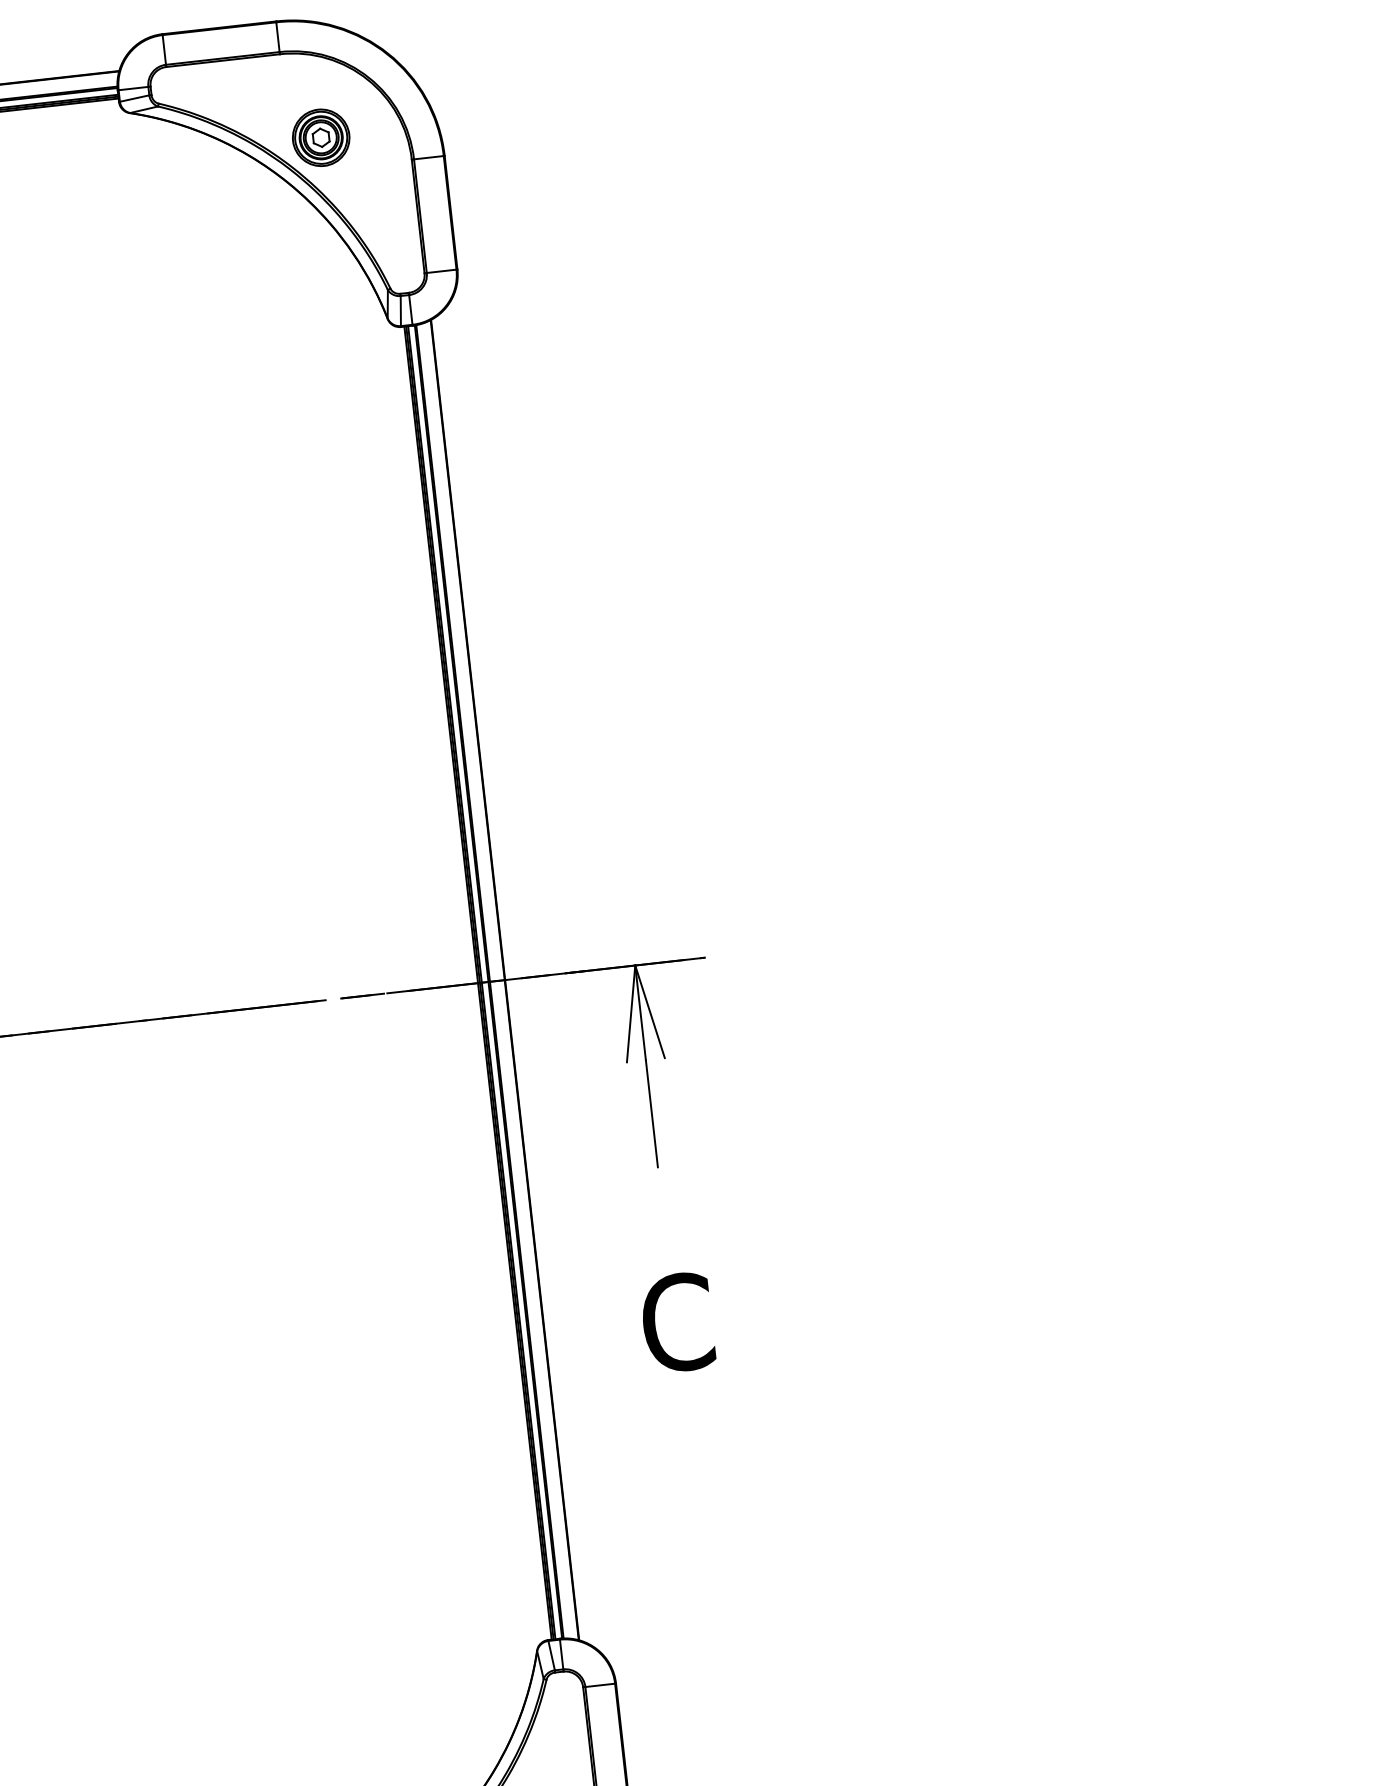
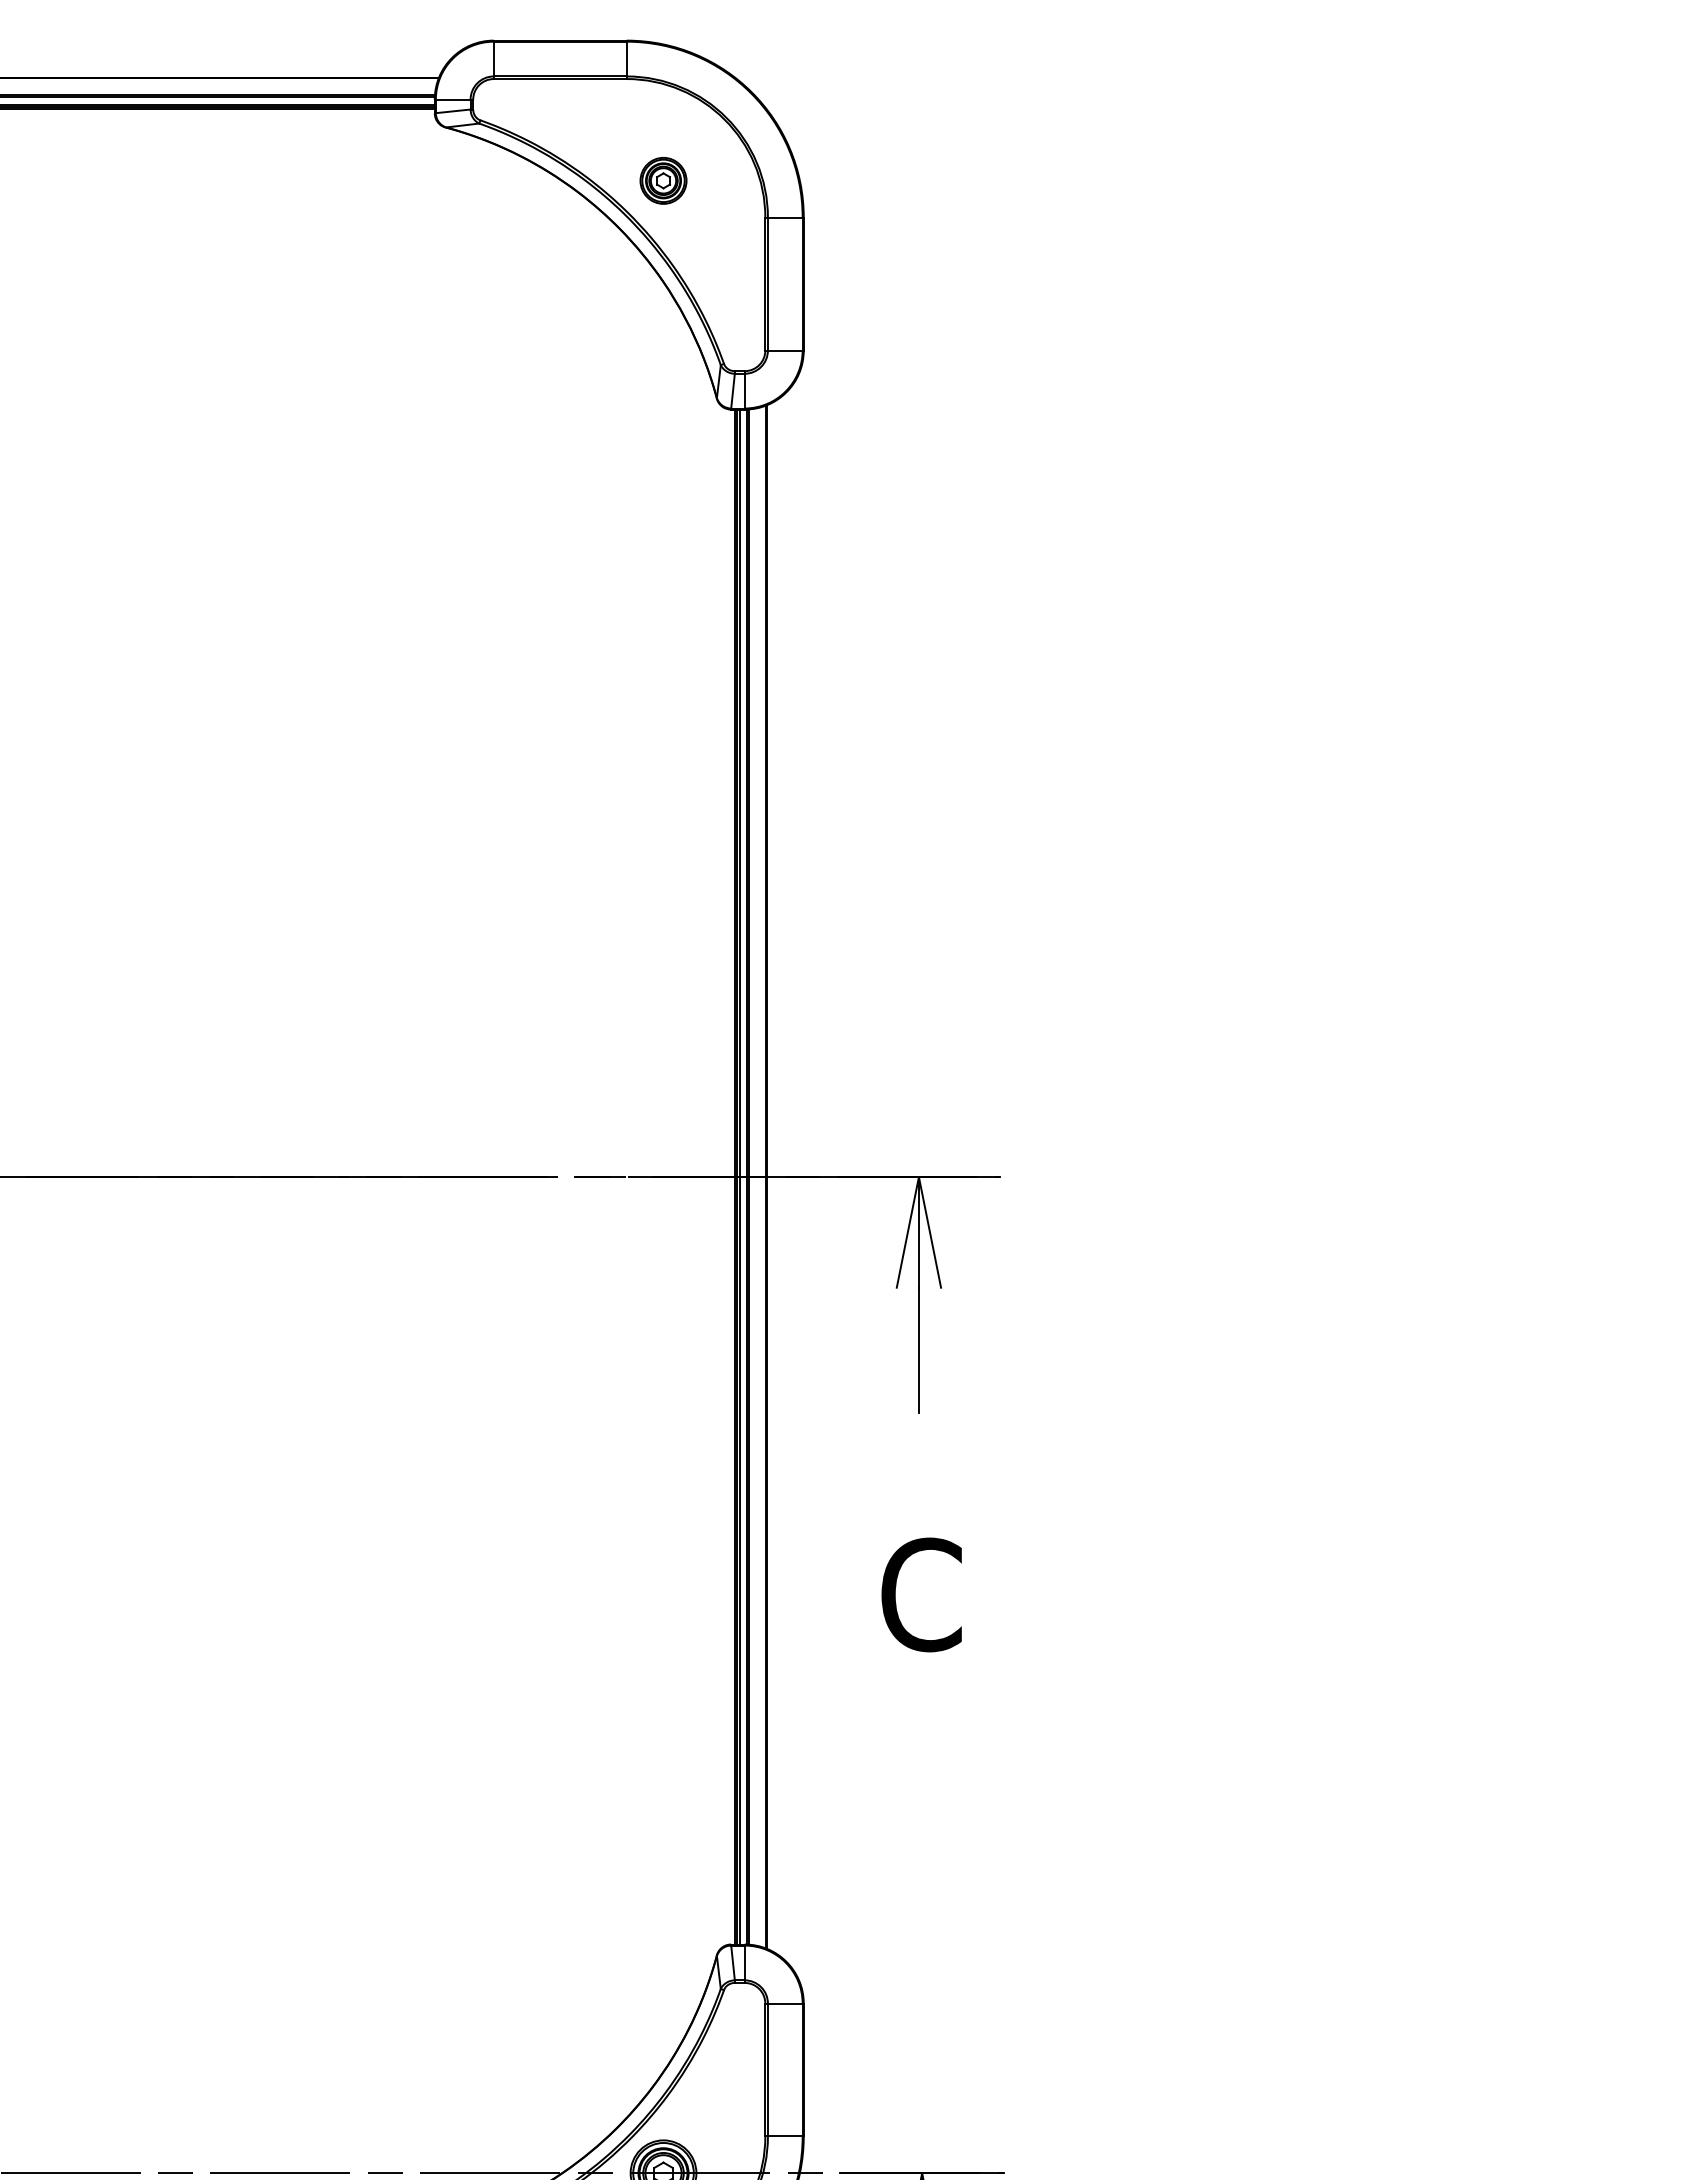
part: (321, 137) -> (663, 180), size x0.7

